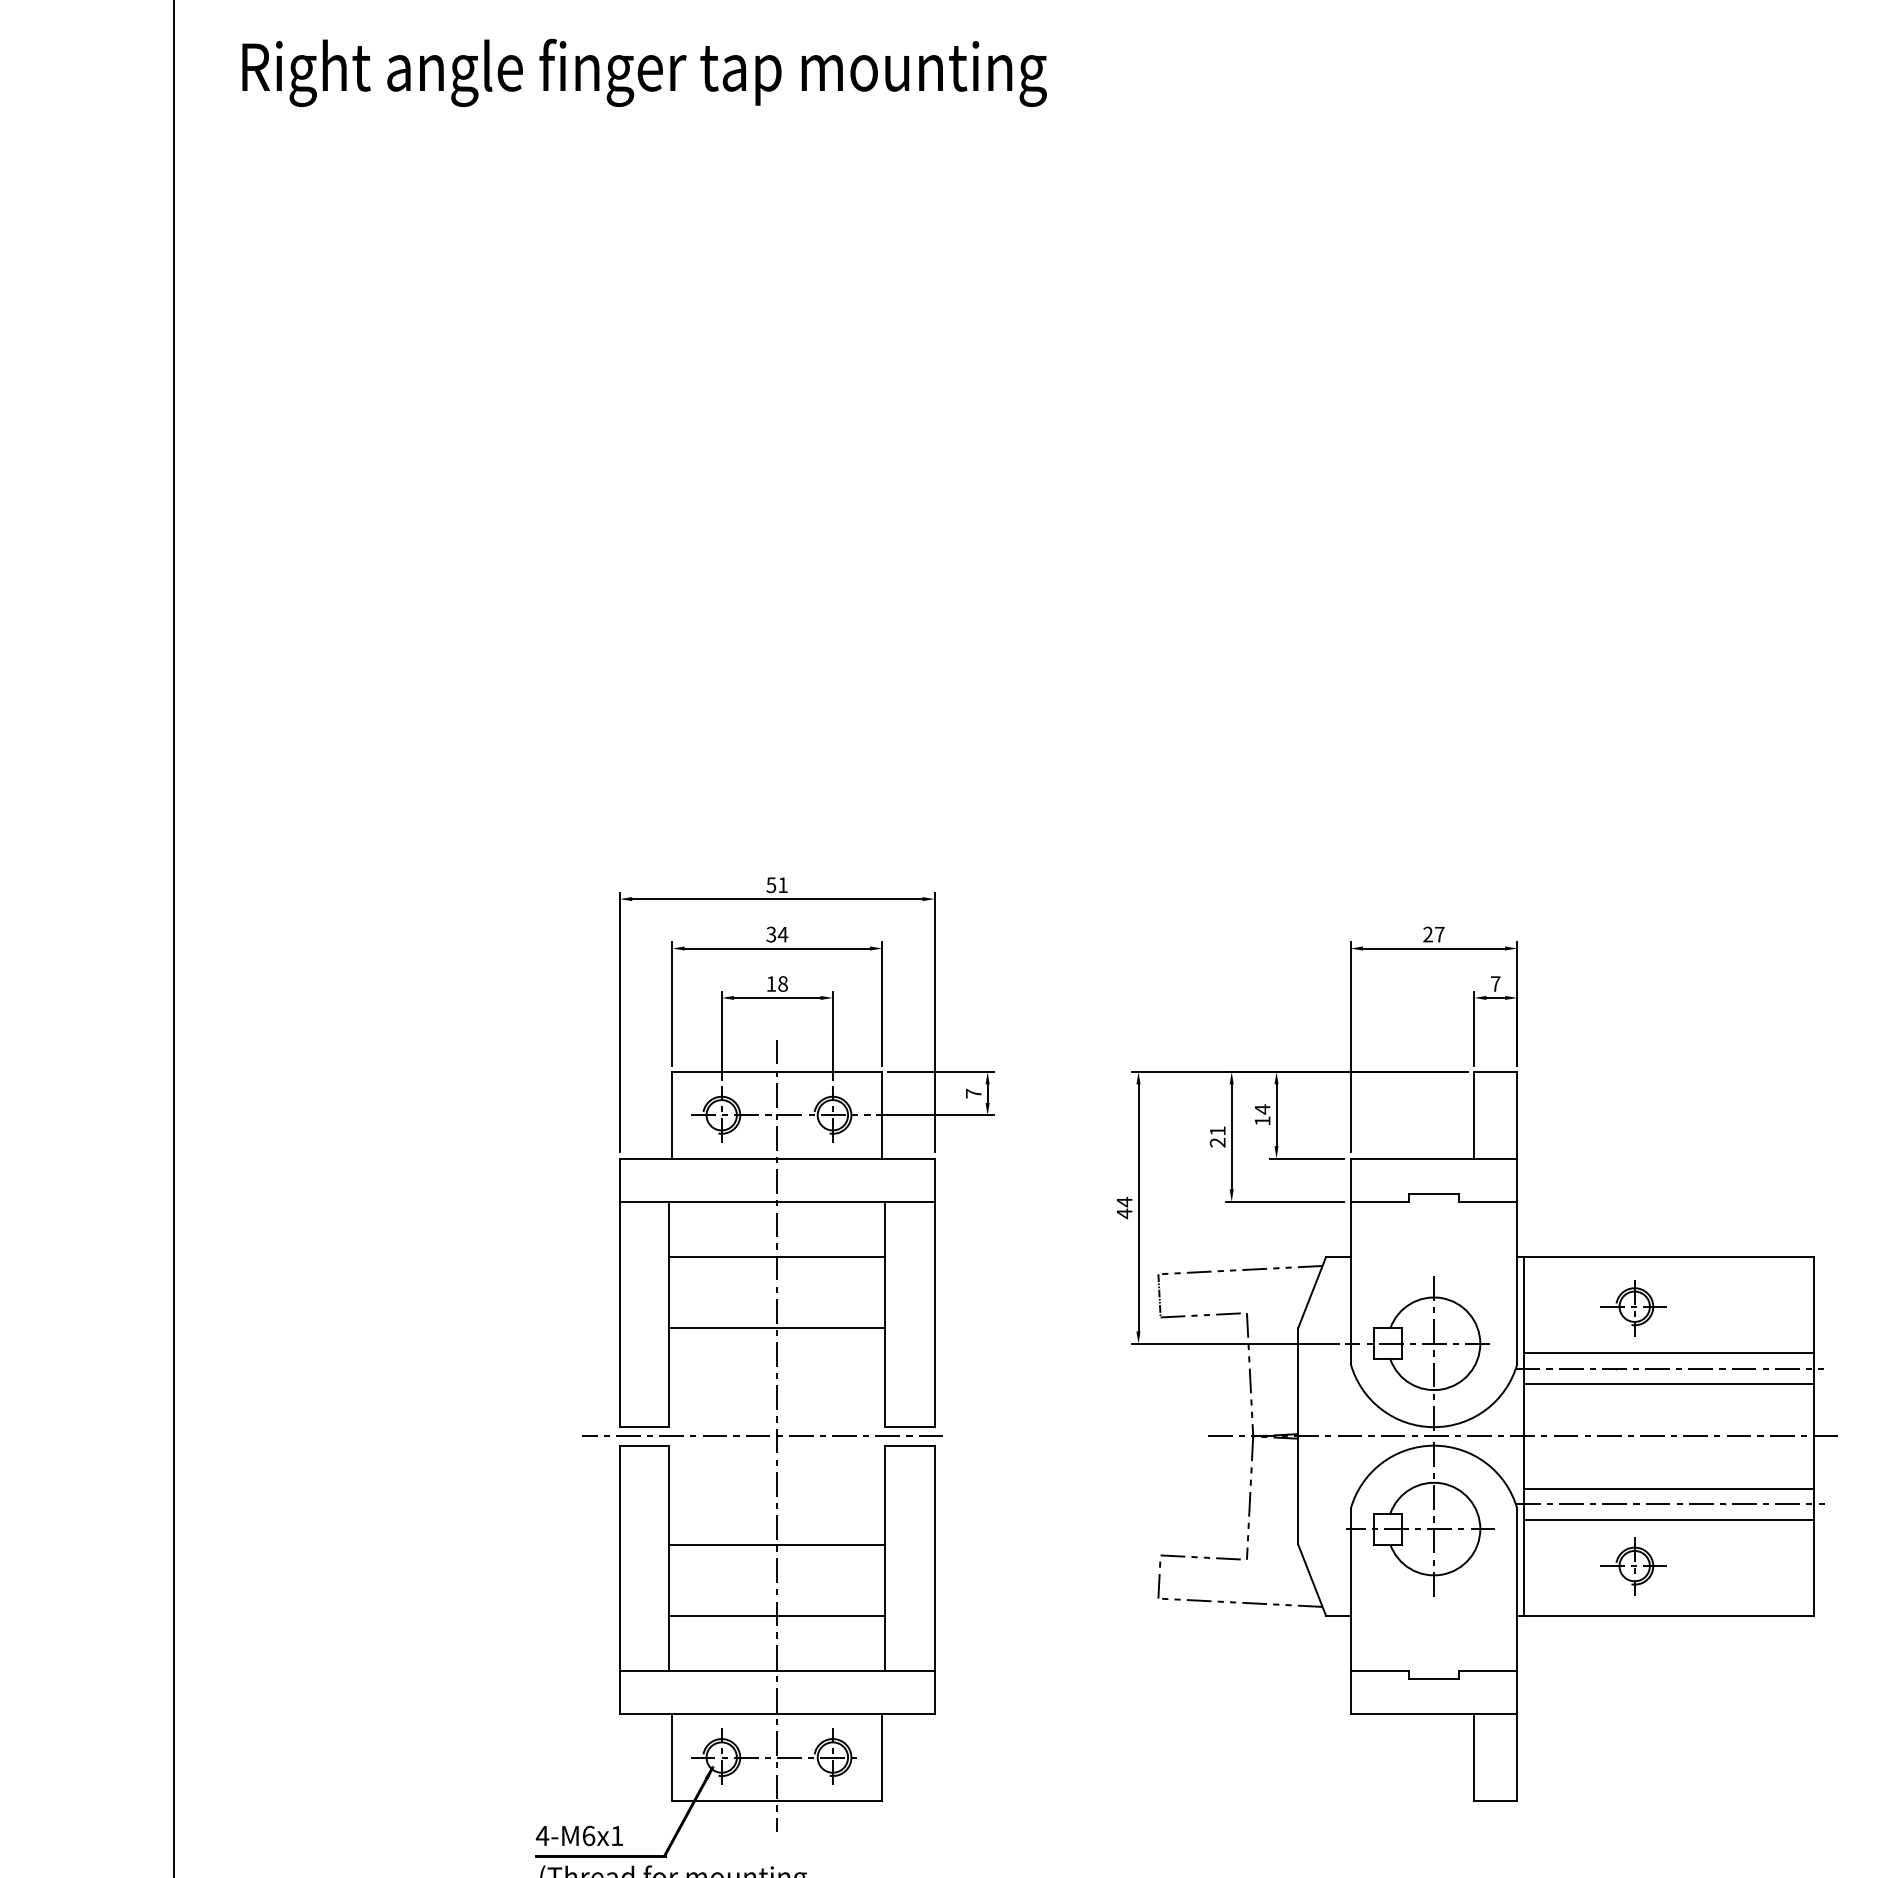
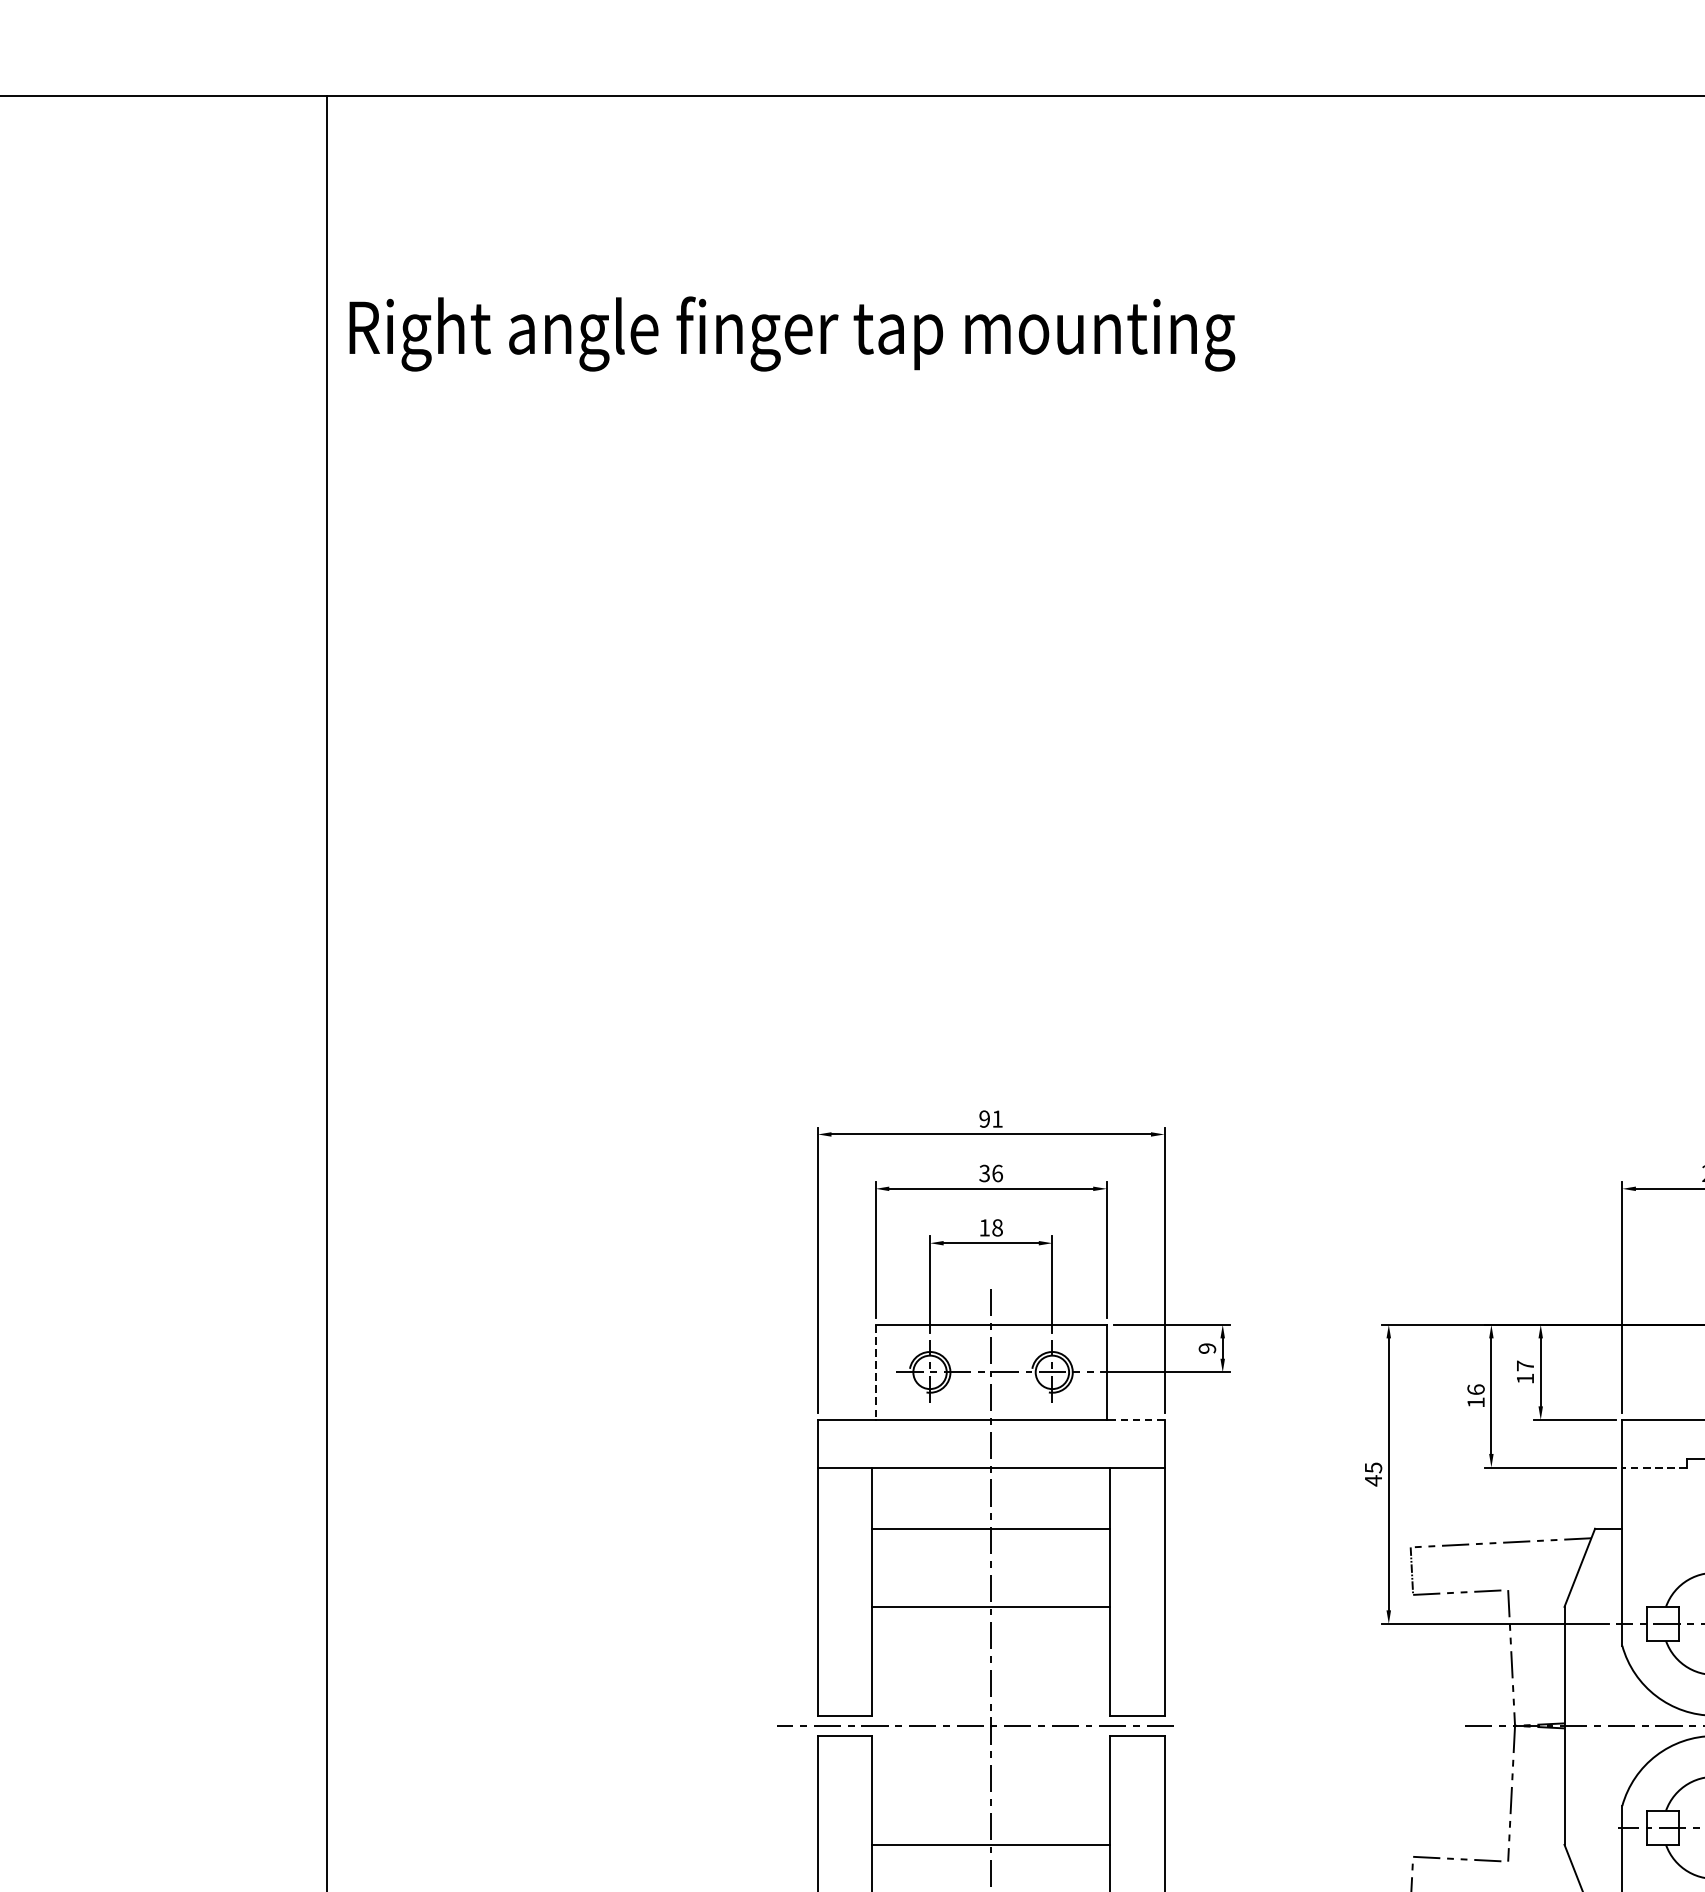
text: (644, 72) -> (792, 333), moved
text: (771, 884) -> (984, 1118), 51 -> 91
text: (782, 934) -> (996, 1173), 34 -> 36
text: (973, 1093) -> (1207, 1348), 7 -> 9
text: (1262, 1109) -> (1525, 1366), 14 -> 17
line: (672, 1115) -> (875, 1372), solid -> dashed
text: (1217, 1136) -> (1475, 1395), 21 -> 16
line: (908, 1158) -> (1135, 1419), solid -> dashed
text: (1124, 1201) -> (1373, 1467), 44 -> 45
line: (1379, 1201) -> (1654, 1467), solid -> dashed

